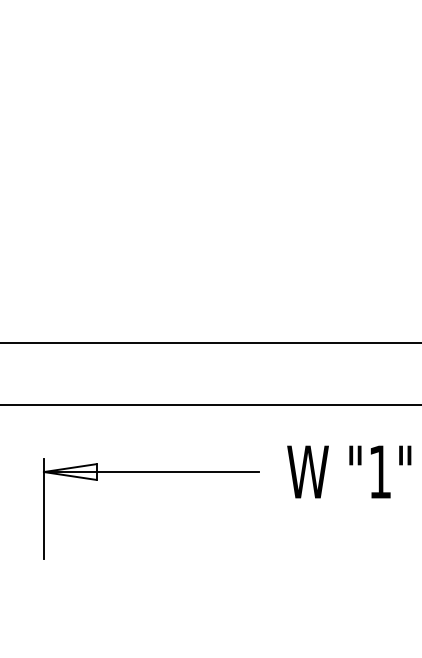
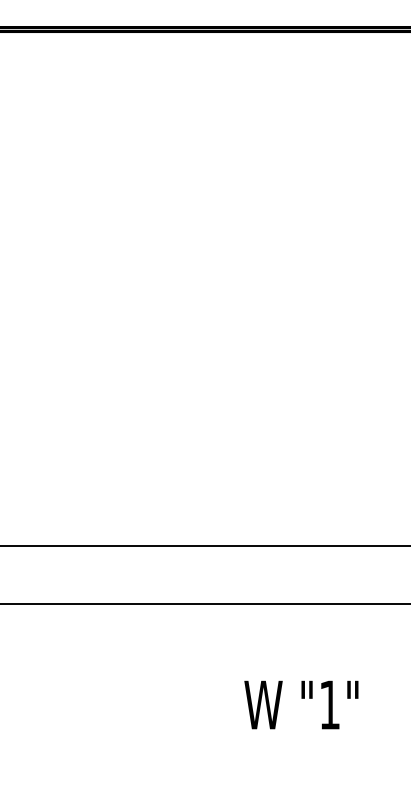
text: (349, 471) -> (301, 704), moved
part: (151, 472) -> (122, 665), removed

